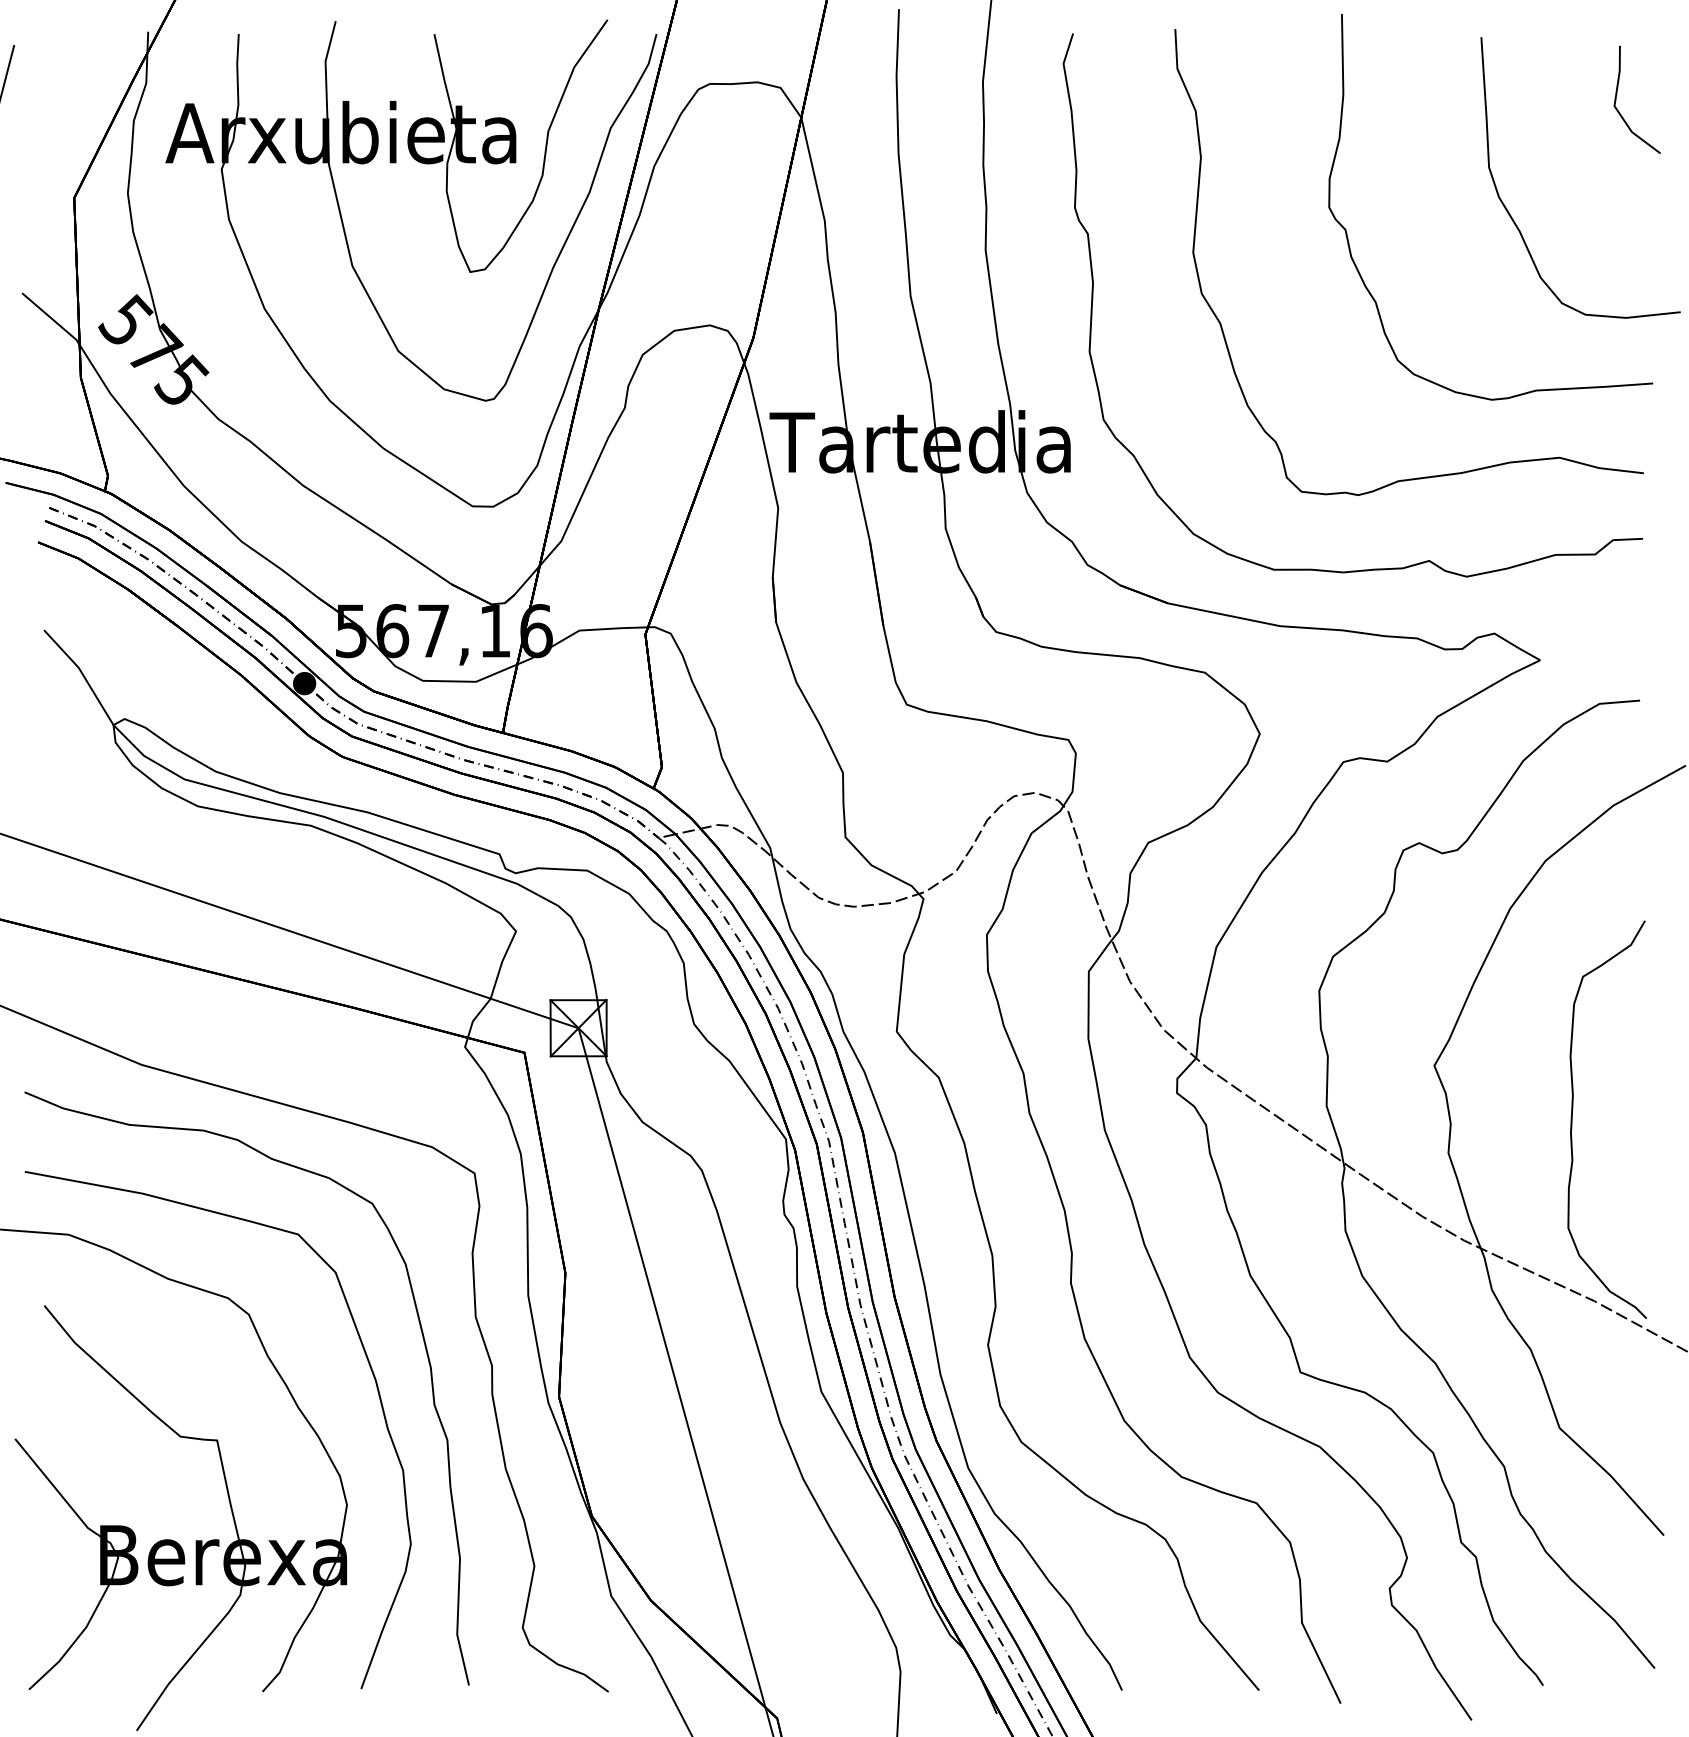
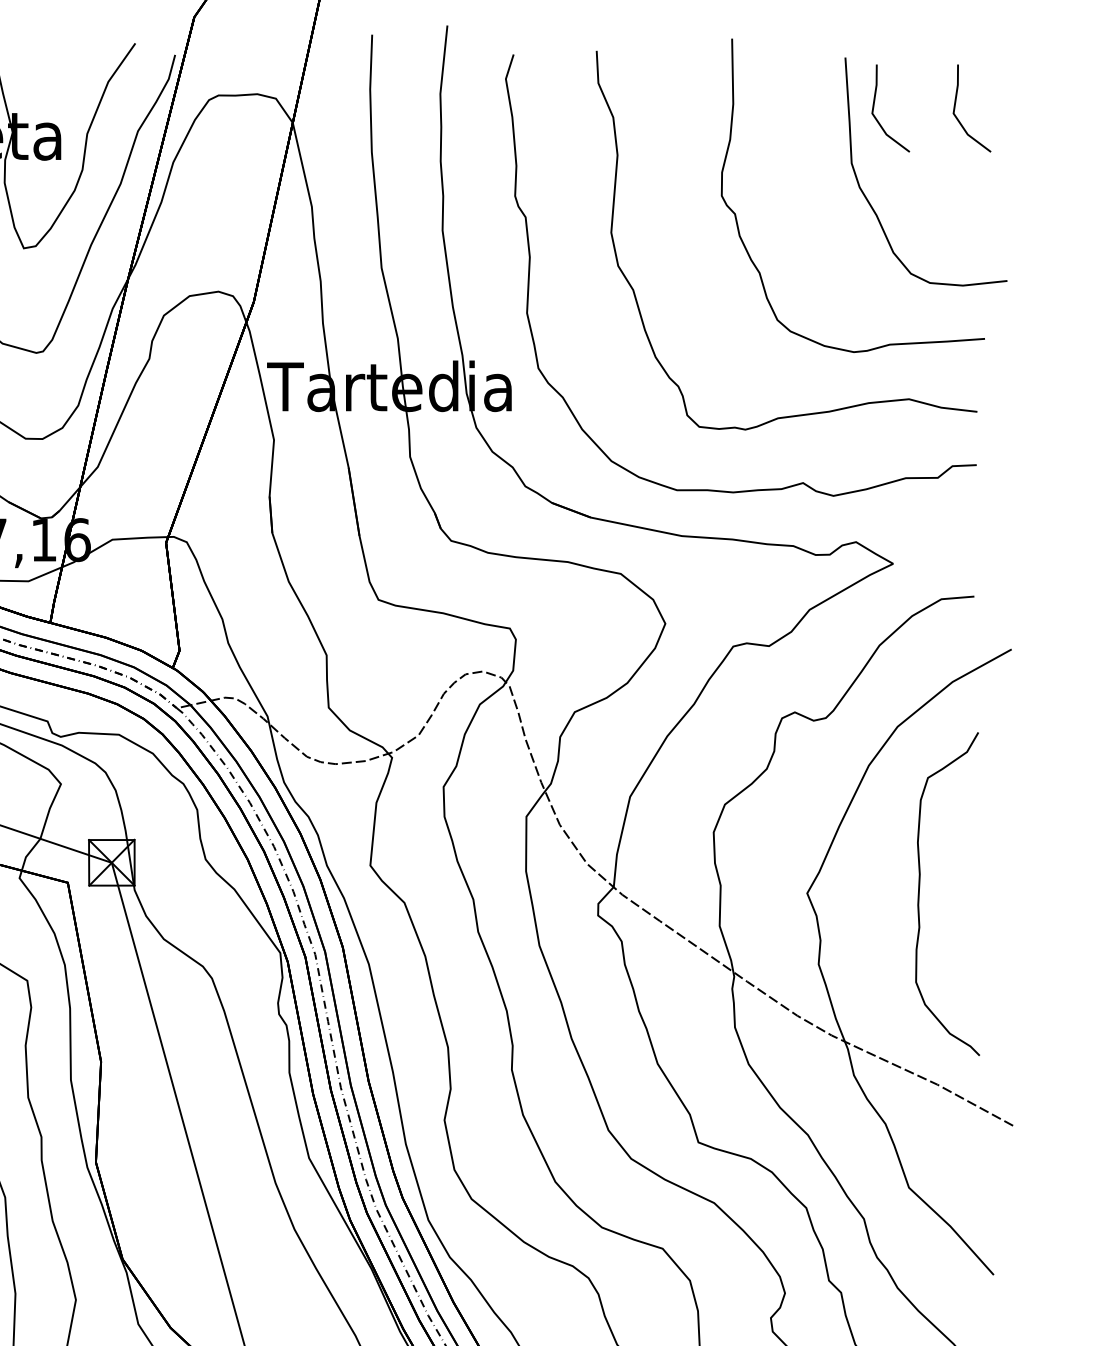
line: (1517, 94) -> (874, 104), added
curve: (1572, 1119) -> (919, 893), moved

